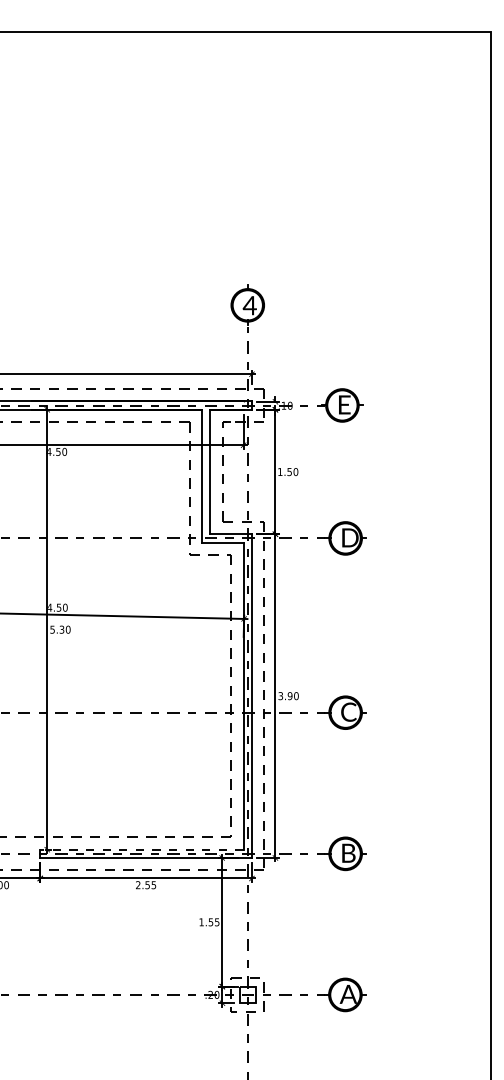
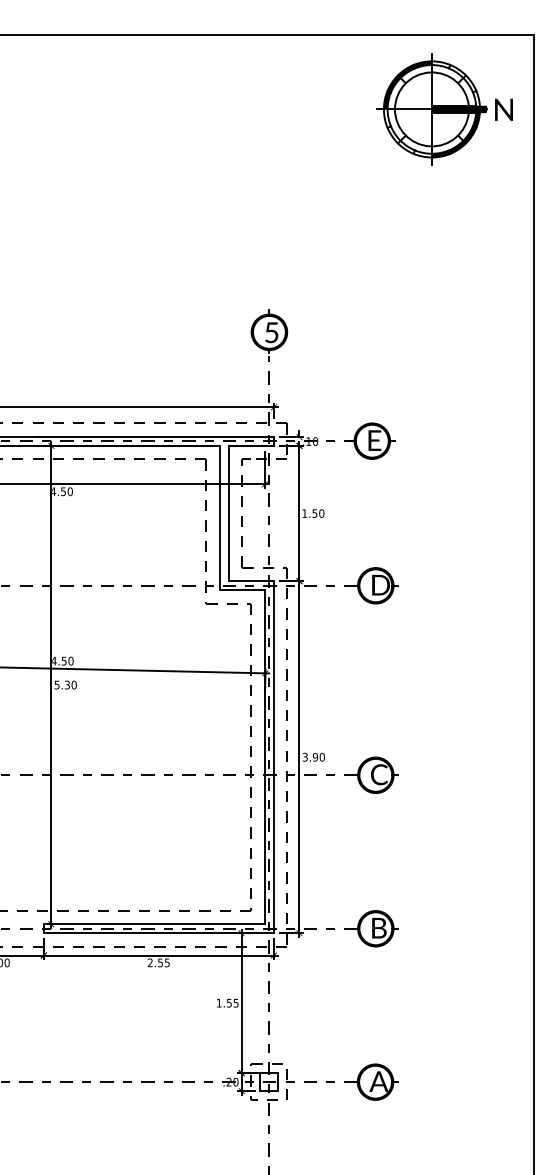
part: (408, 100) -> (444, 109), added
text: (249, 305) -> (271, 332), 4 -> 5
line: (142, 849) -> (154, 924), dashed -> solid

